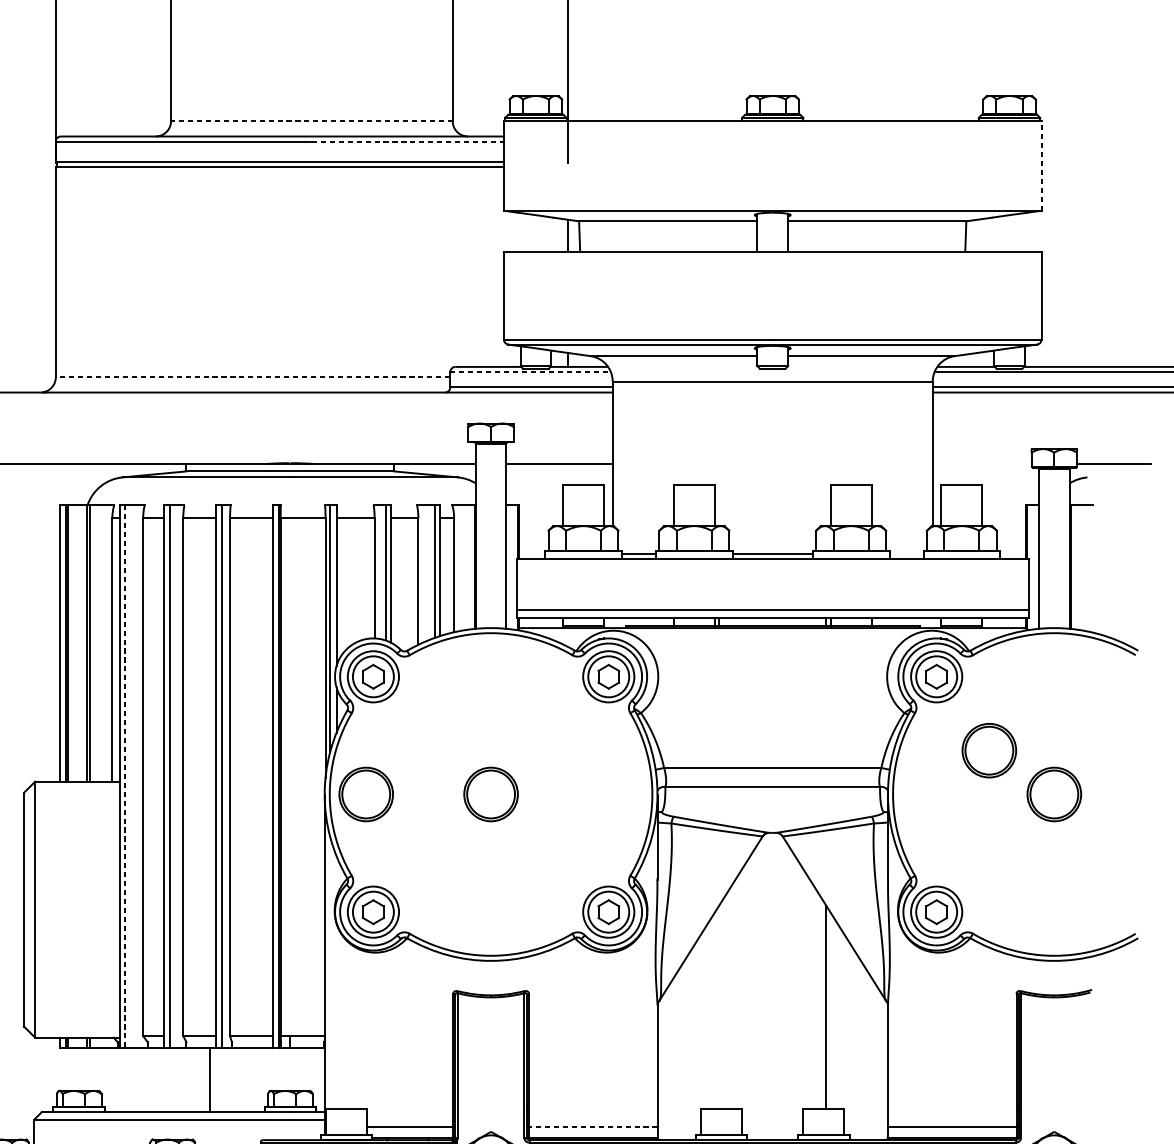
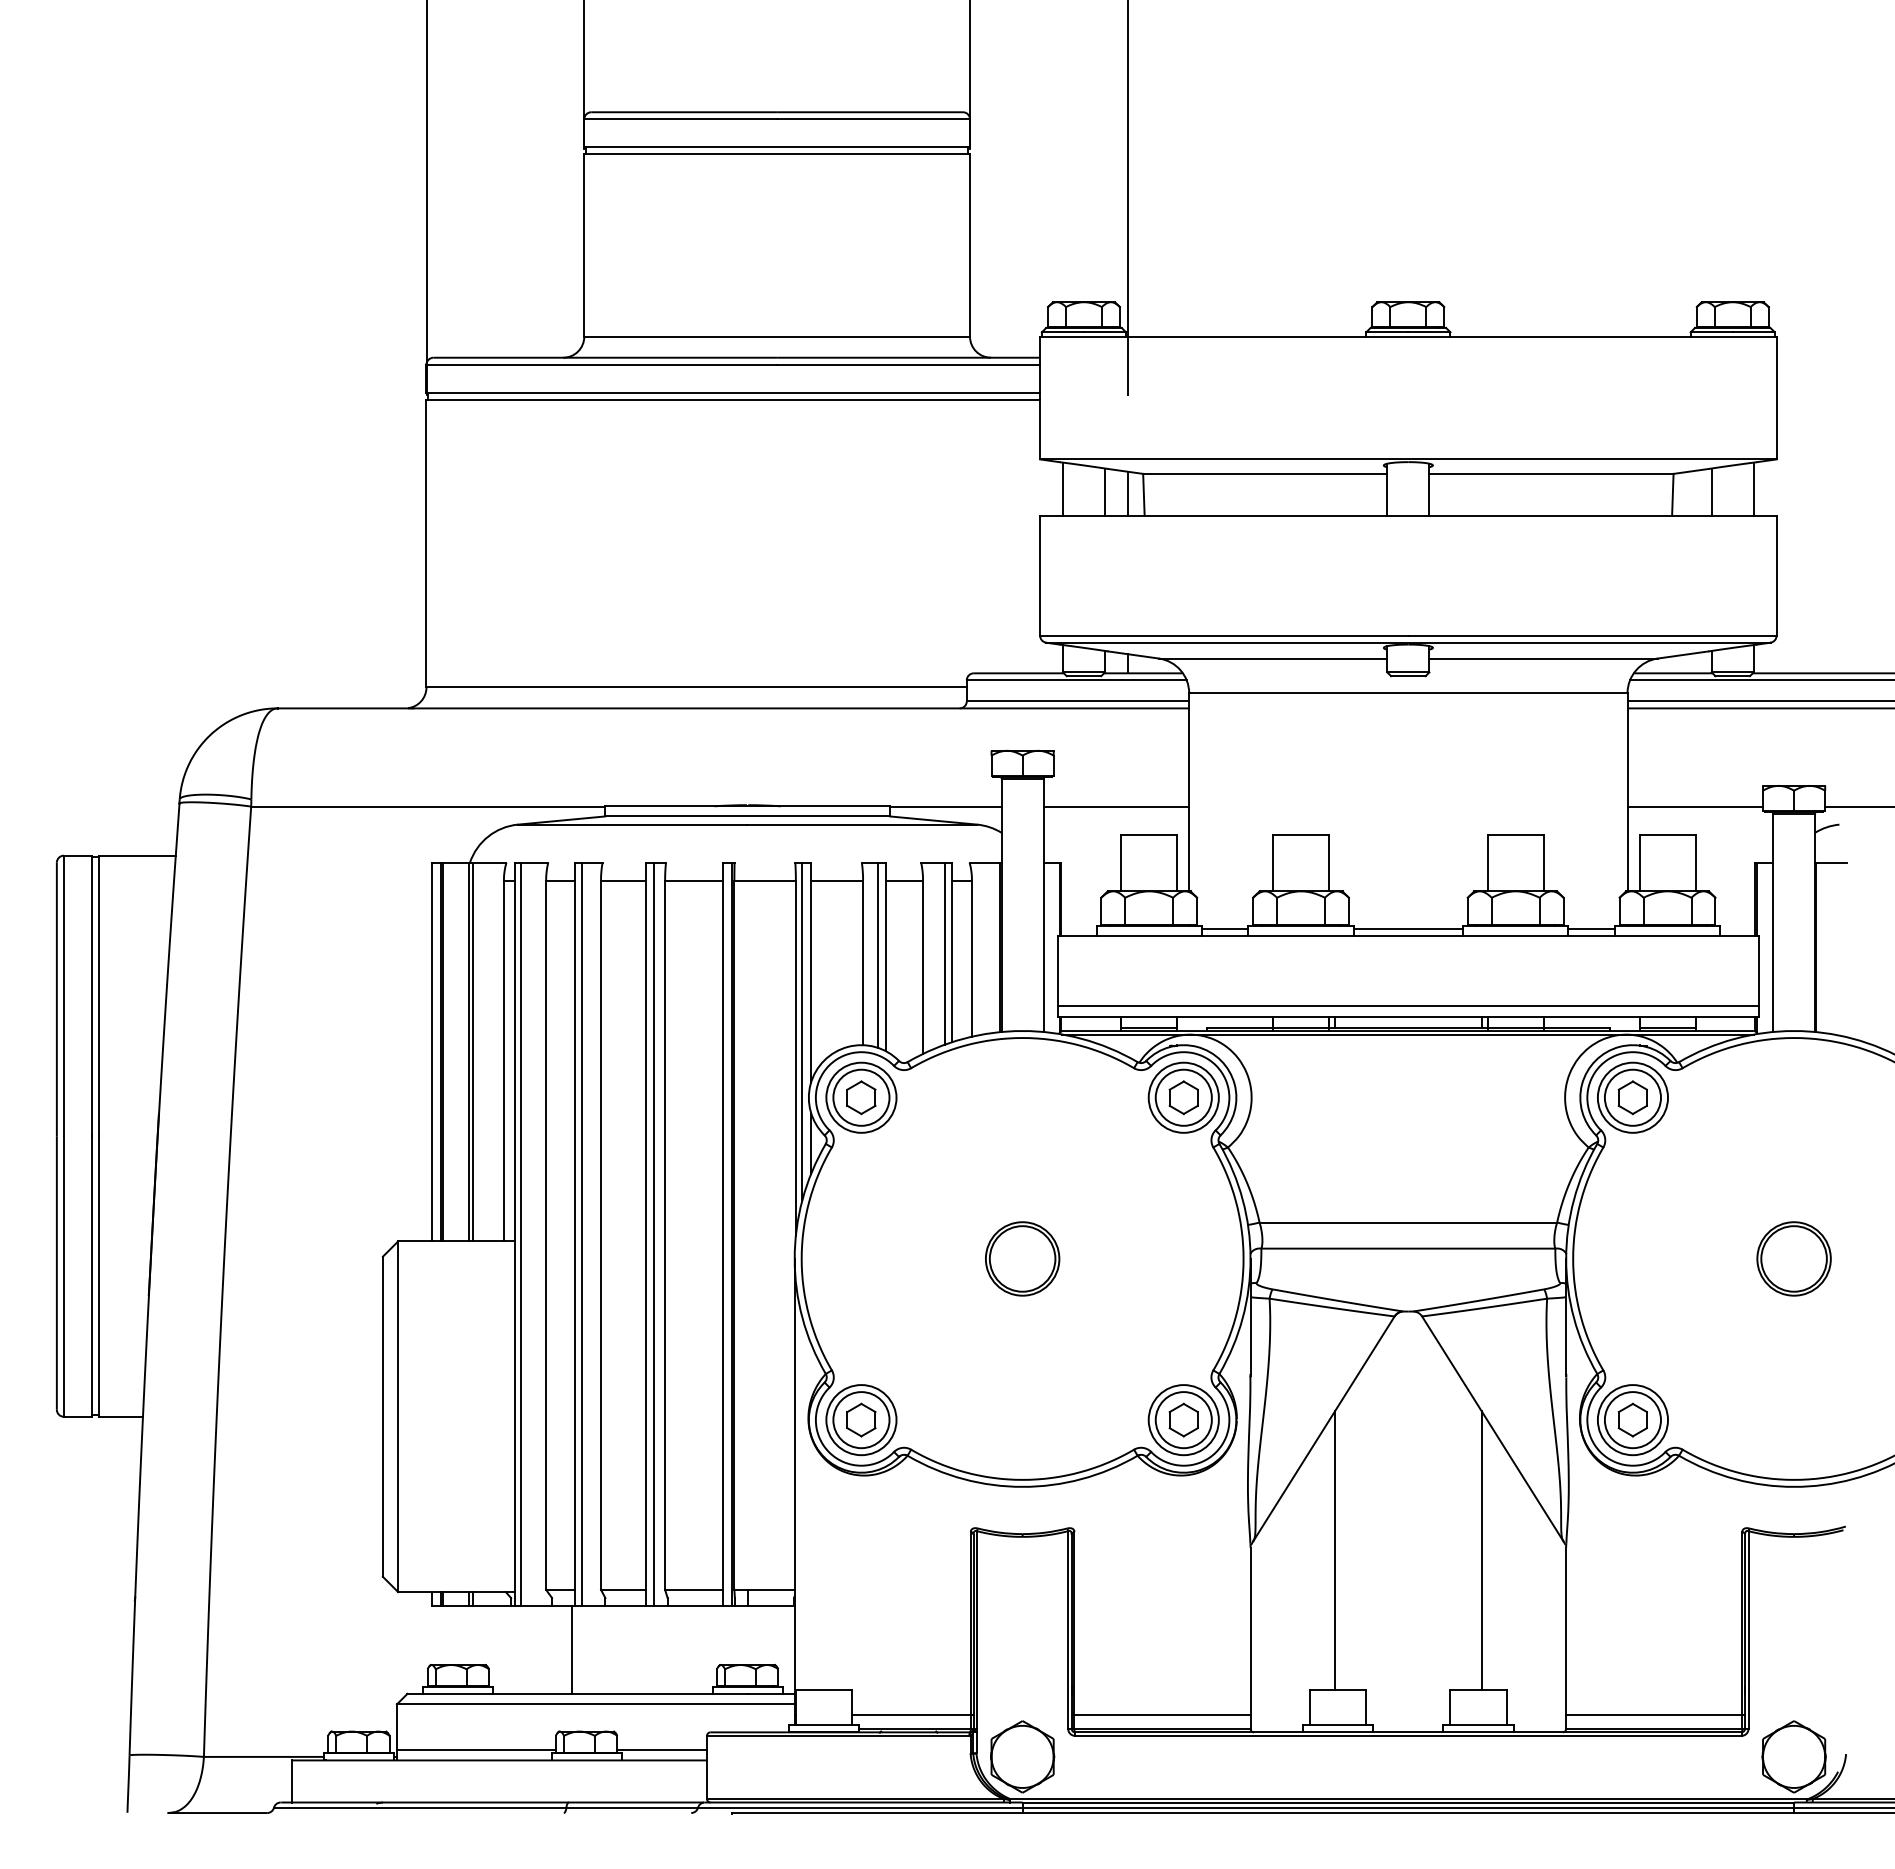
line: (312, 121) -> (777, 336), dashed -> solid
line: (407, 141) -> (908, 364), dashed -> solid
line: (1041, 165) -> (1776, 397), dashed -> solid
line: (520, 231) -> (1062, 488), added
line: (1024, 231) -> (1753, 488), added
line: (551, 234) -> (1105, 491), added
line: (994, 234) -> (1711, 491), added
line: (530, 372) -> (1076, 680), dashed -> solid
line: (252, 377) -> (696, 687), dashed -> solid
line: (982, 464) -> (1695, 806), added
line: (906, 553) -> (1591, 929), added
line: (772, 630) -> (1408, 1034), added
part: (988, 750) -> (1704, 1198), removed
line: (124, 776) -> (520, 1234), dashed -> solid
part: (366, 794) -> (851, 1258), removed
line: (718, 1007) -> (1334, 1550), added
line: (209, 1079) -> (572, 1649), moved
line: (593, 1127) -> (1162, 1714), dashed -> solid

